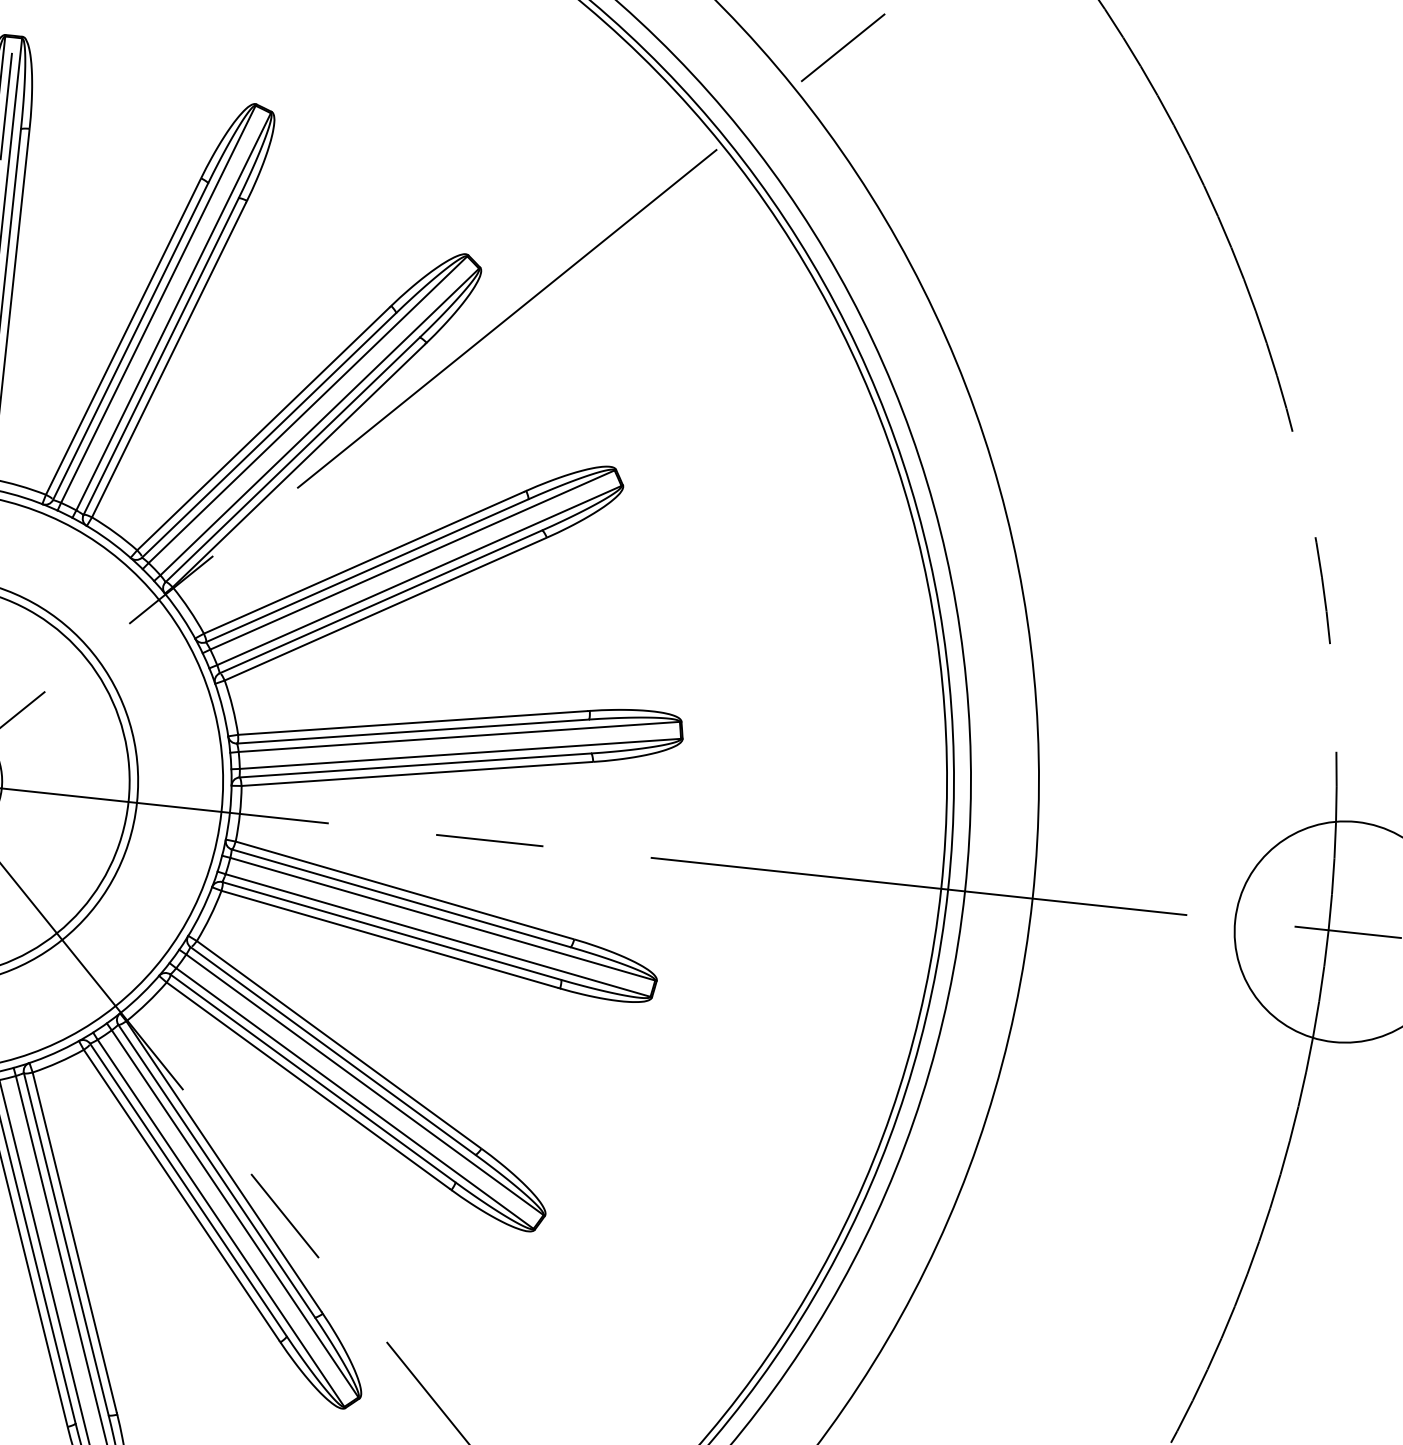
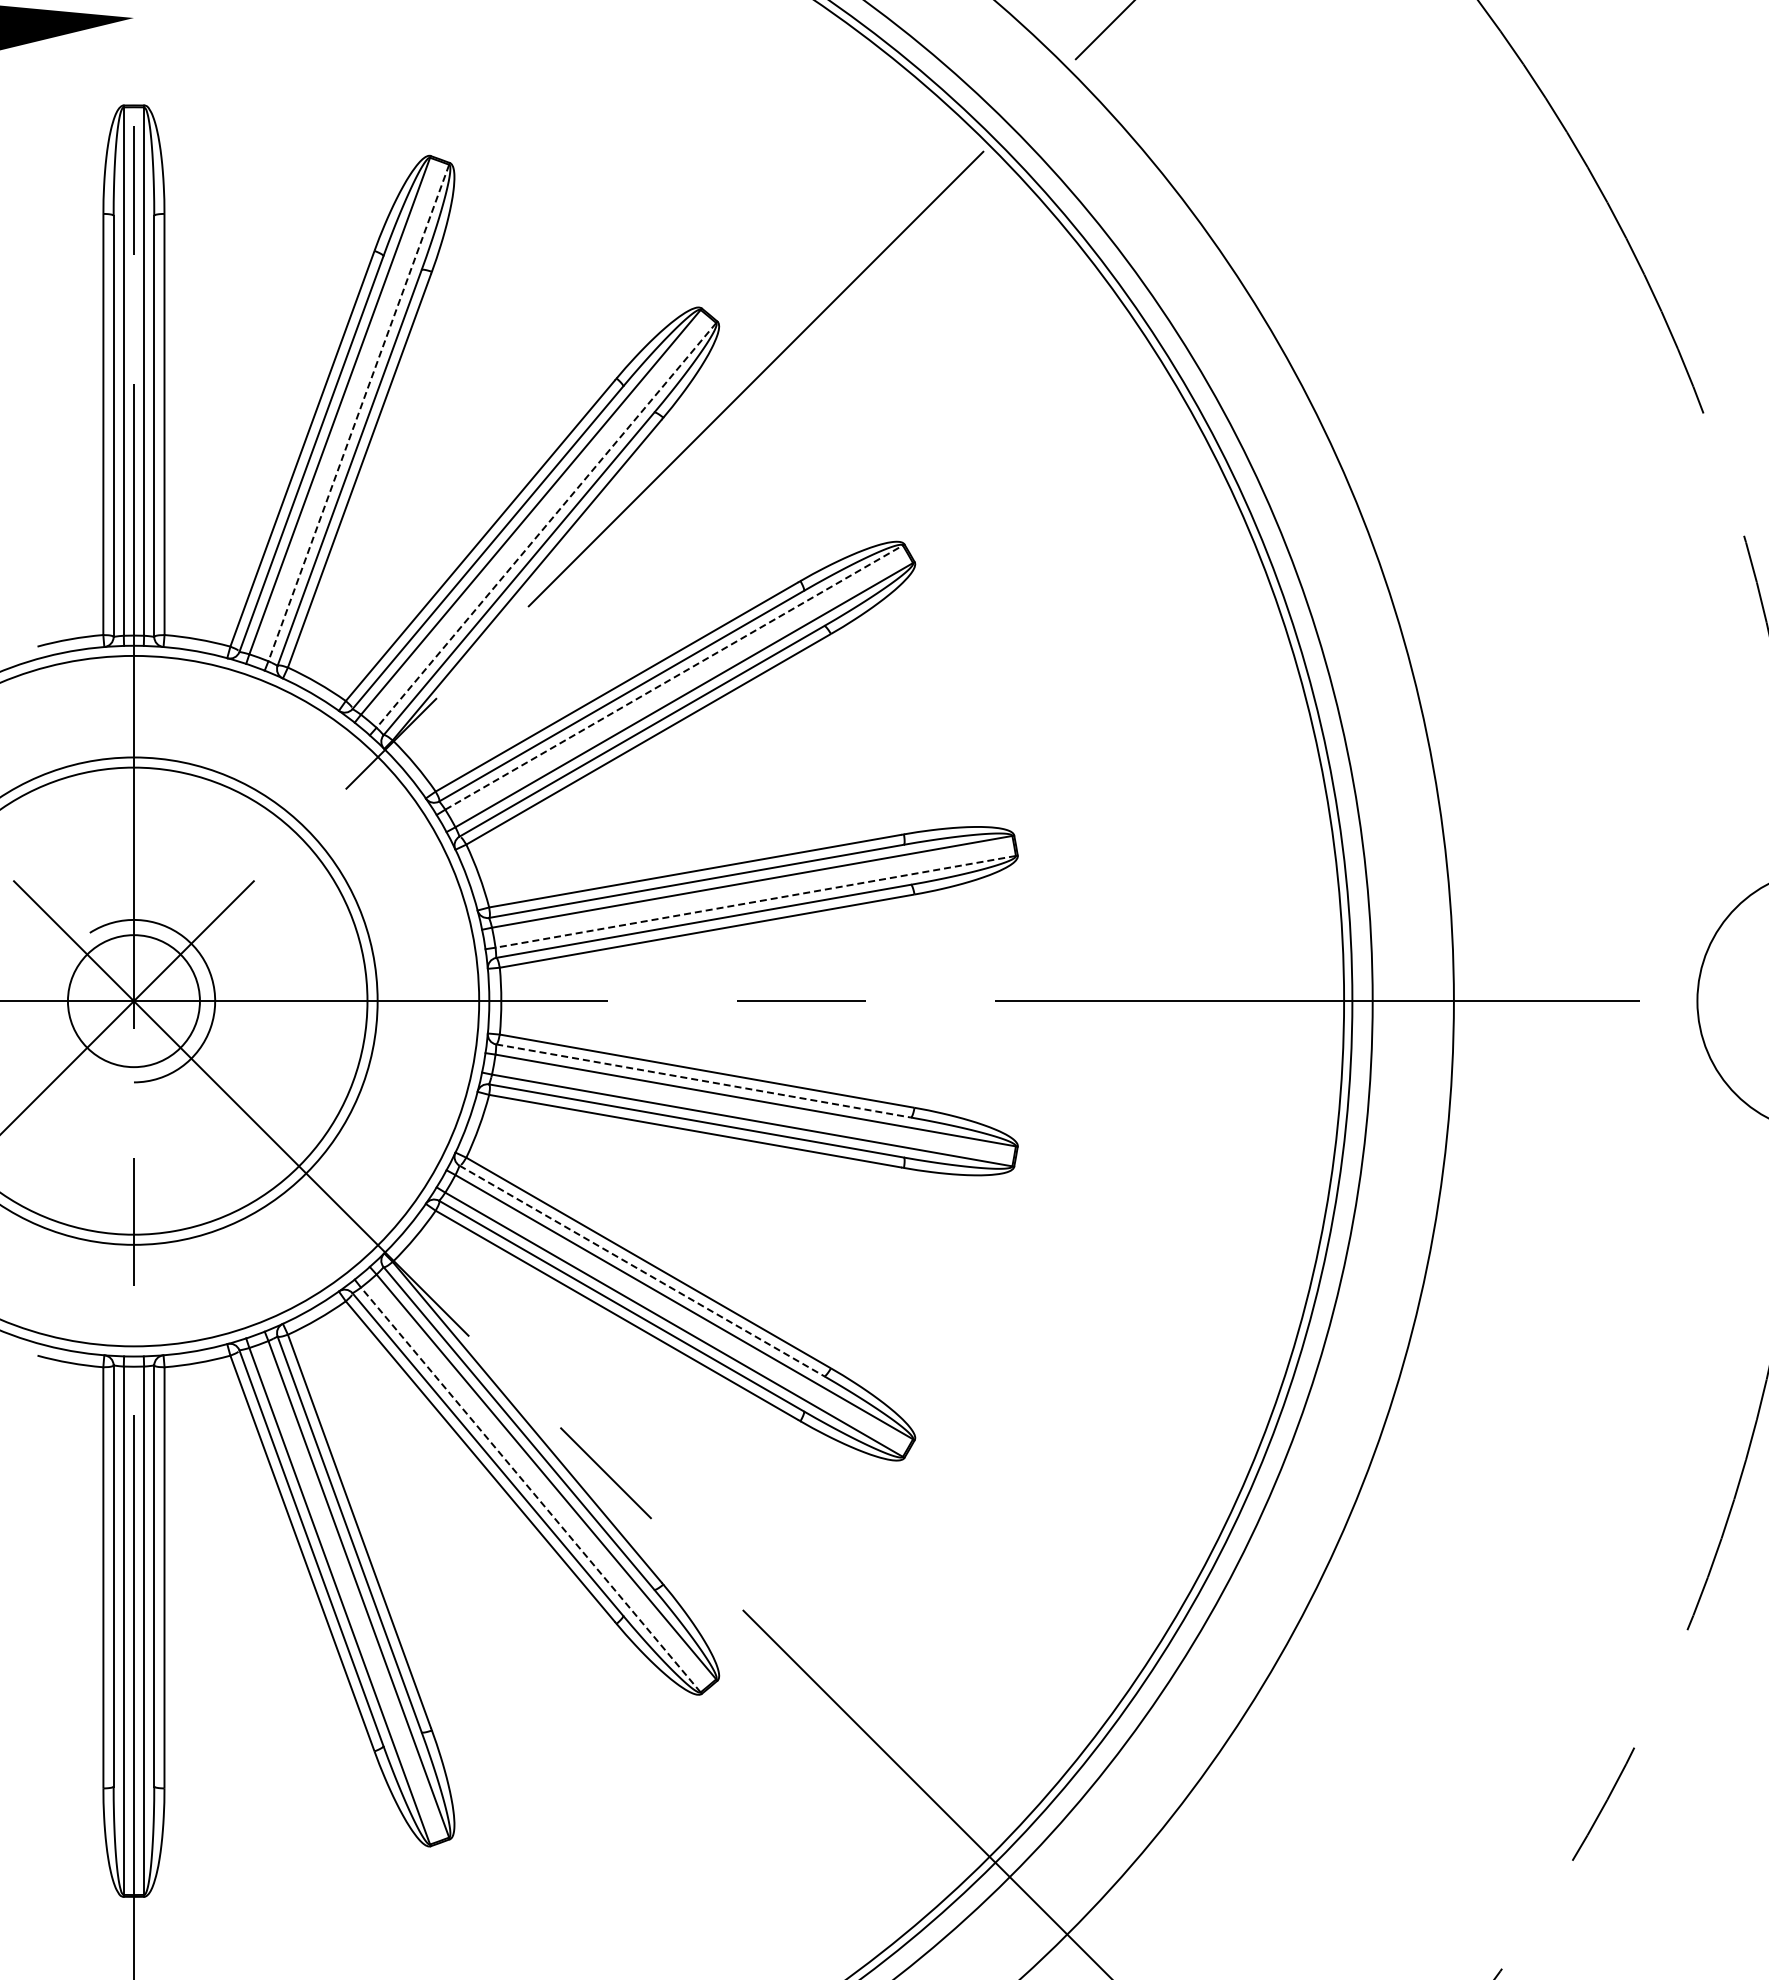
line: (173, 312) -> (358, 413), solid -> dashed
line: (319, 422) -> (546, 525), solid -> dashed
line: (412, 559) -> (674, 677), solid -> dashed
line: (460, 753) -> (755, 901), solid -> dashed
line: (401, 897) -> (703, 1080), solid -> dashed
line: (332, 1050) -> (641, 1270), solid -> dashed
line: (220, 1222) -> (530, 1489), solid -> dashed

